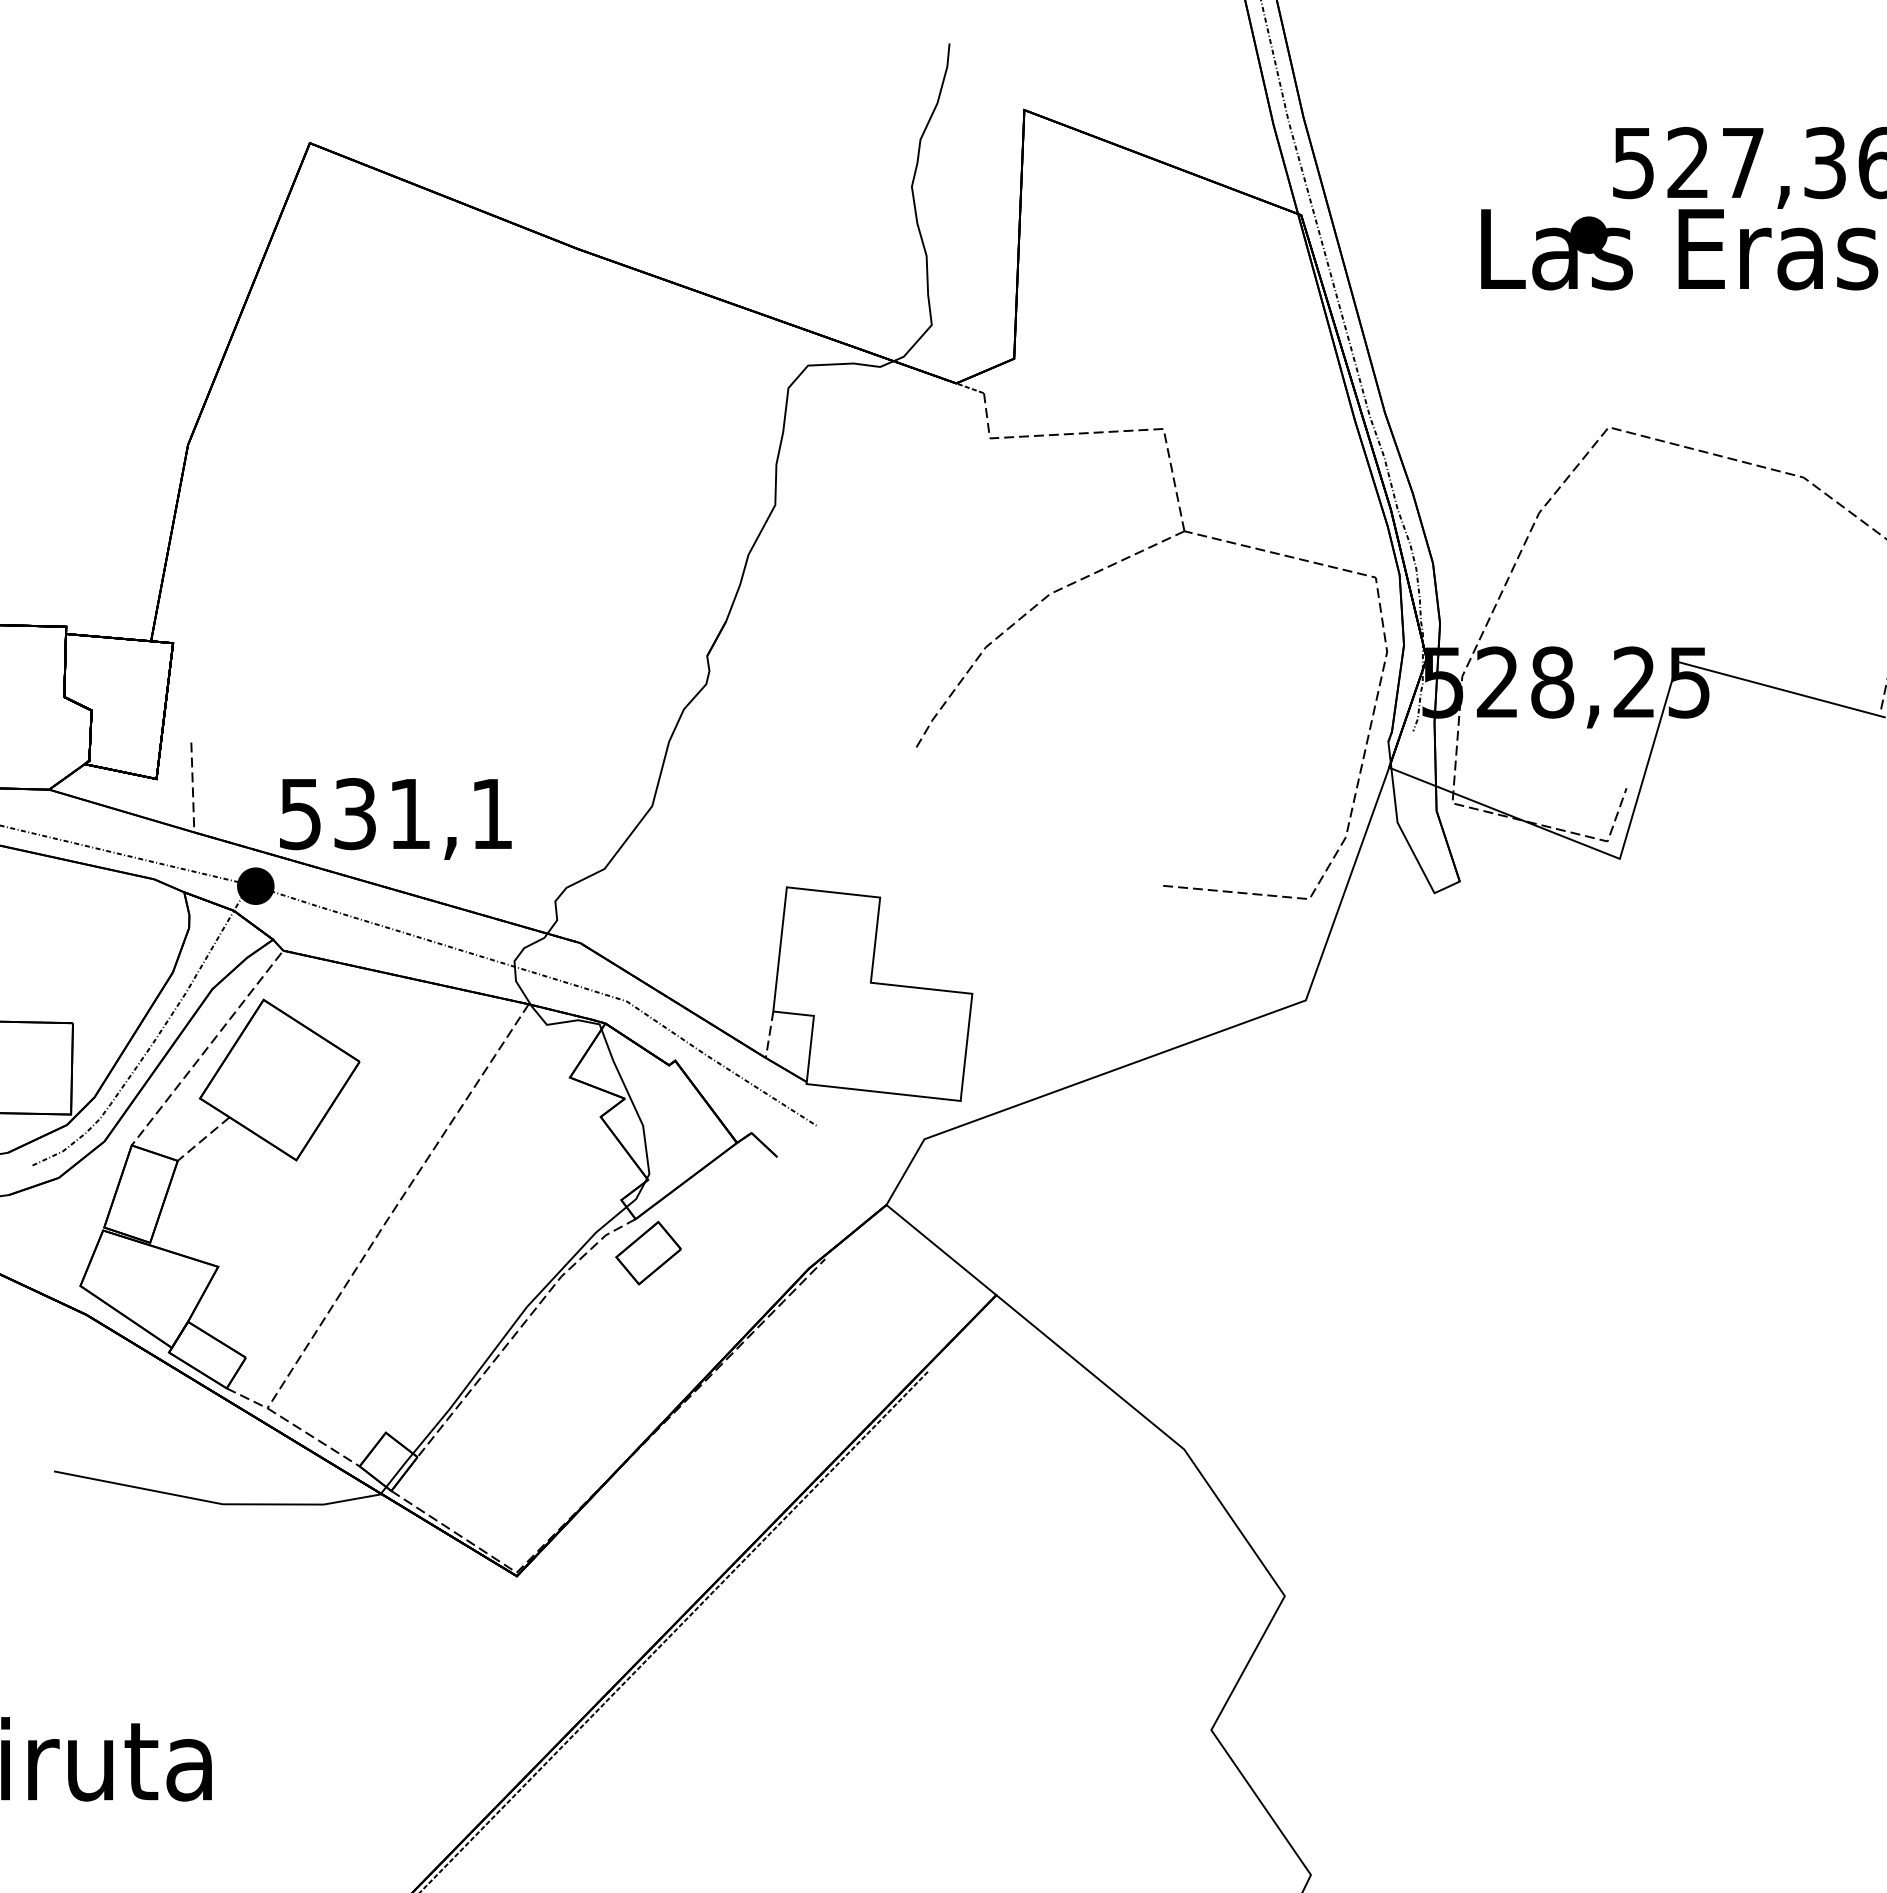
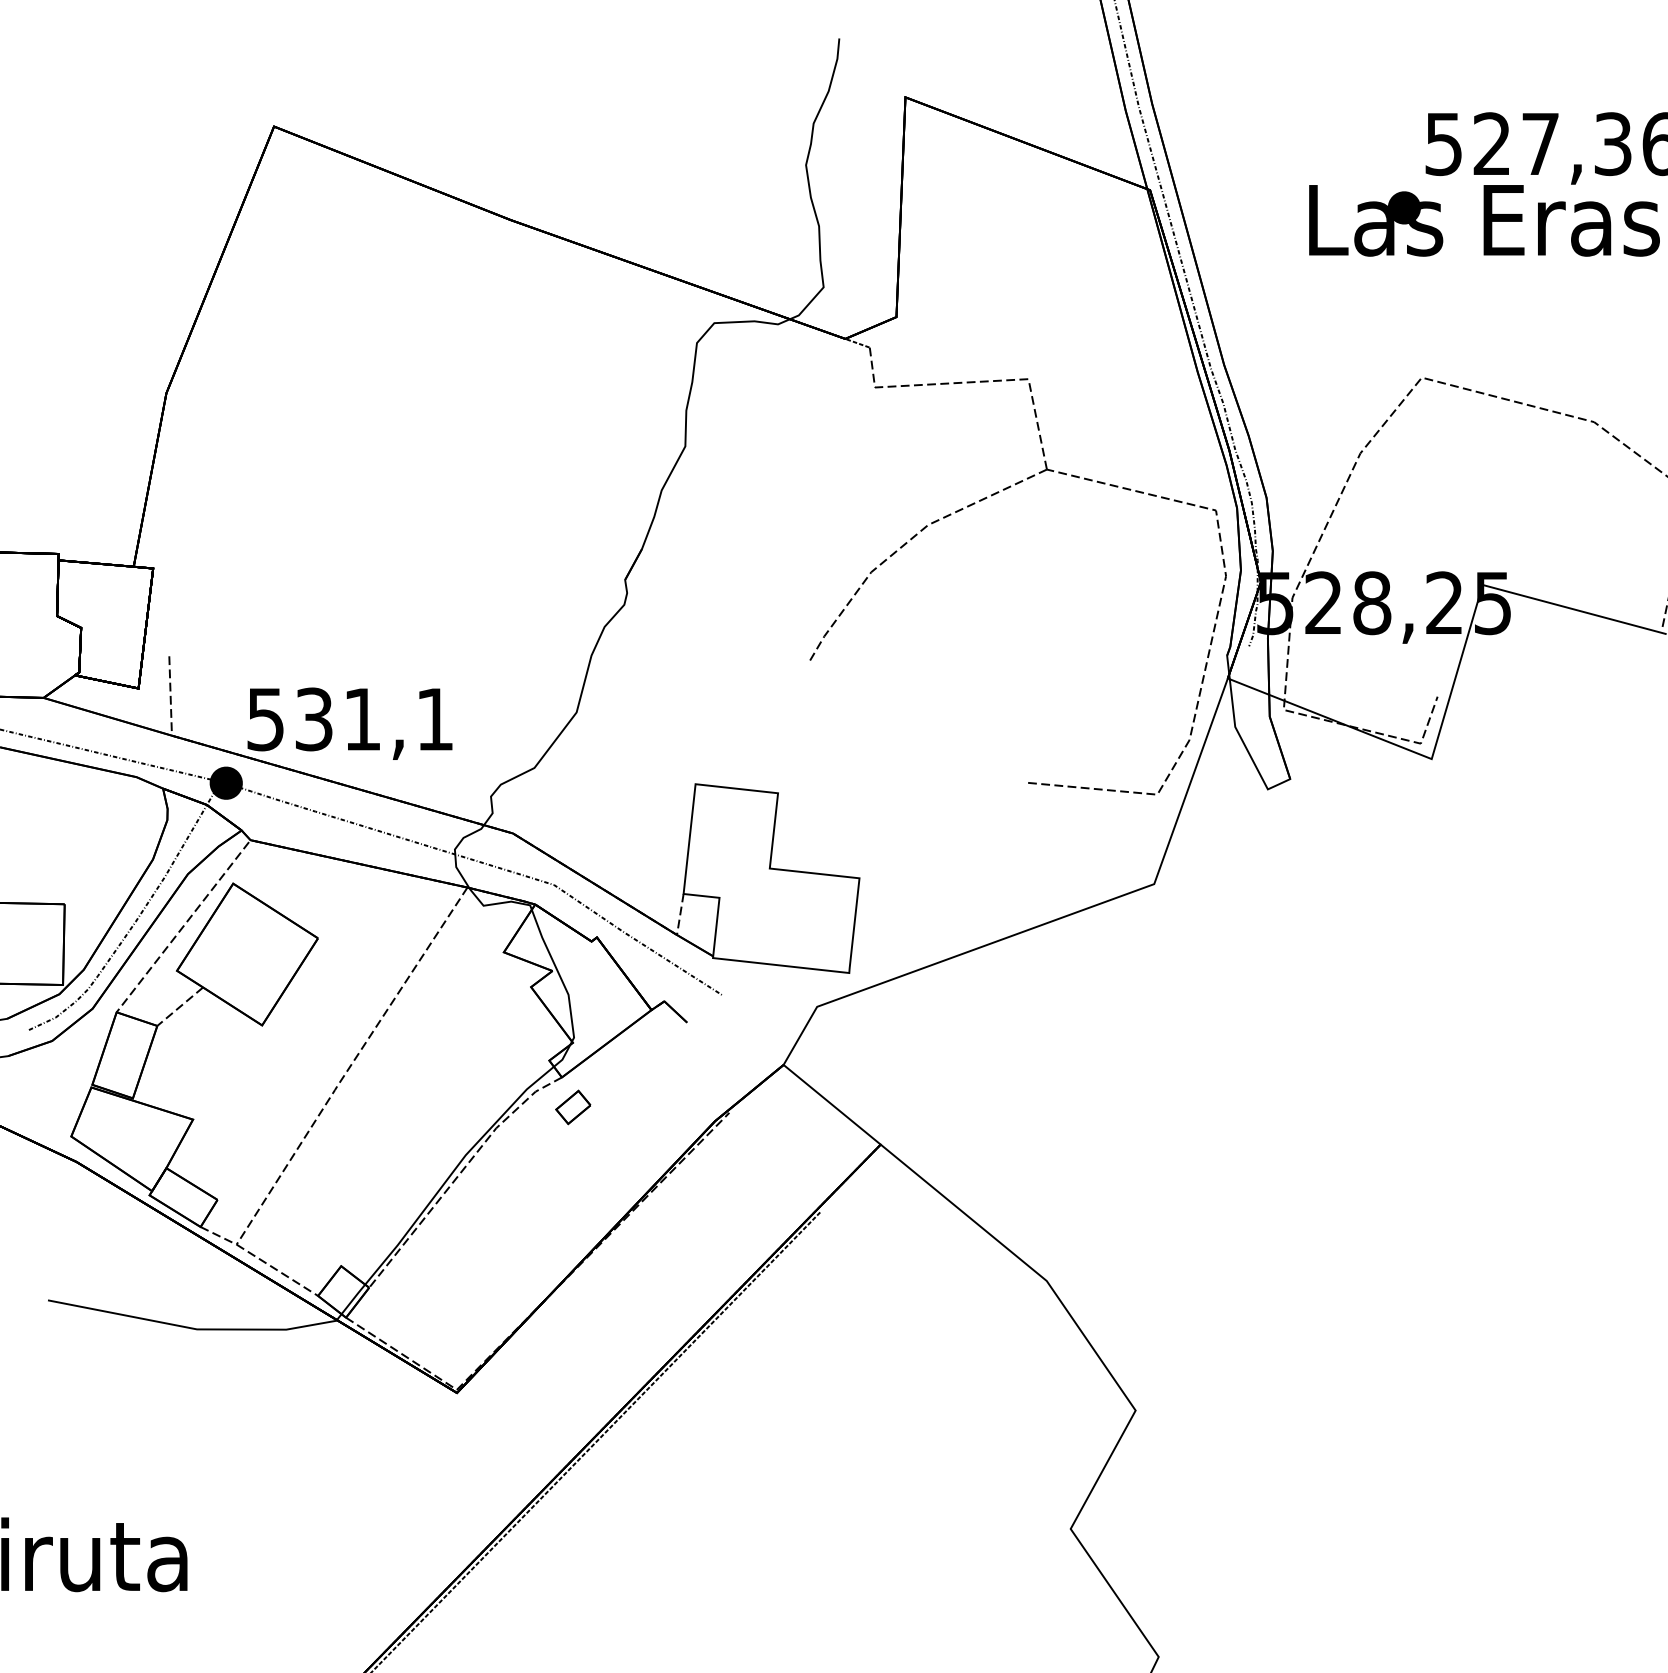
part: (648, 1252) -> (573, 1106), size x0.6

